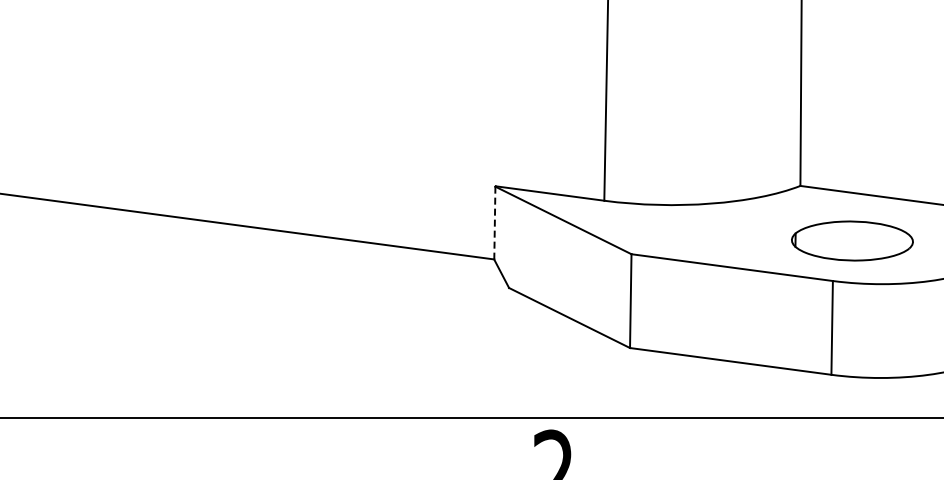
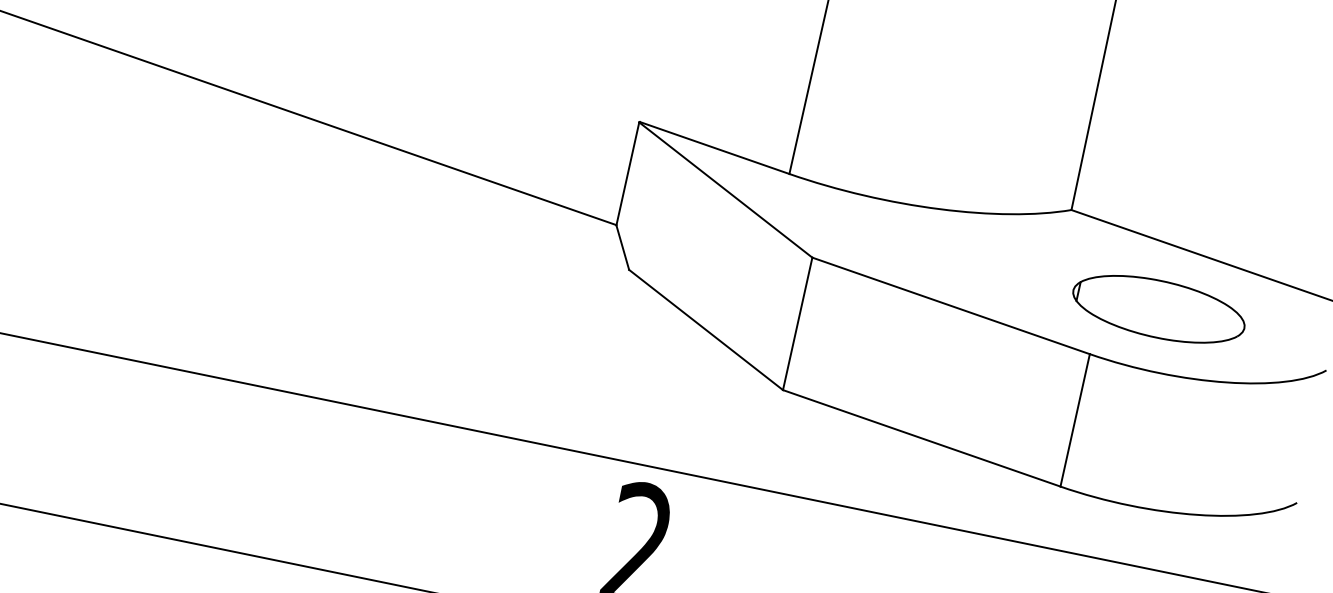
line: (494, 222) -> (627, 172), dashed -> solid
part: (852, 240) -> (1159, 308), moved

